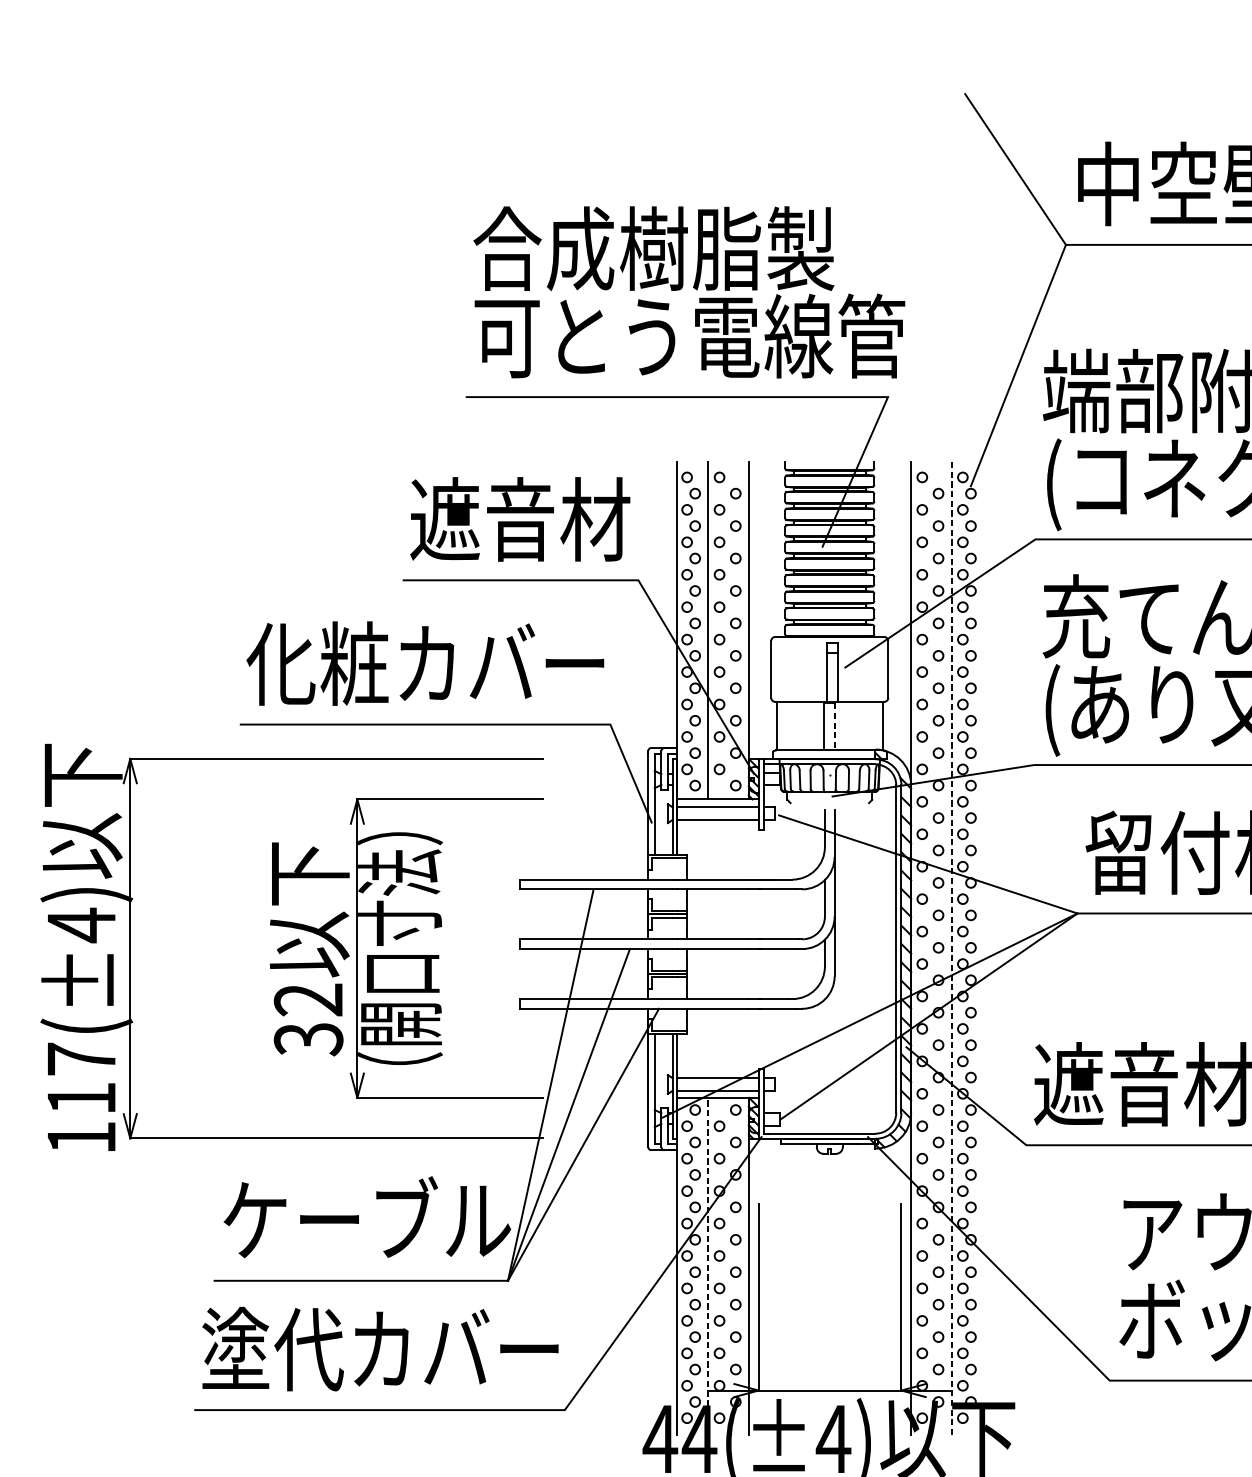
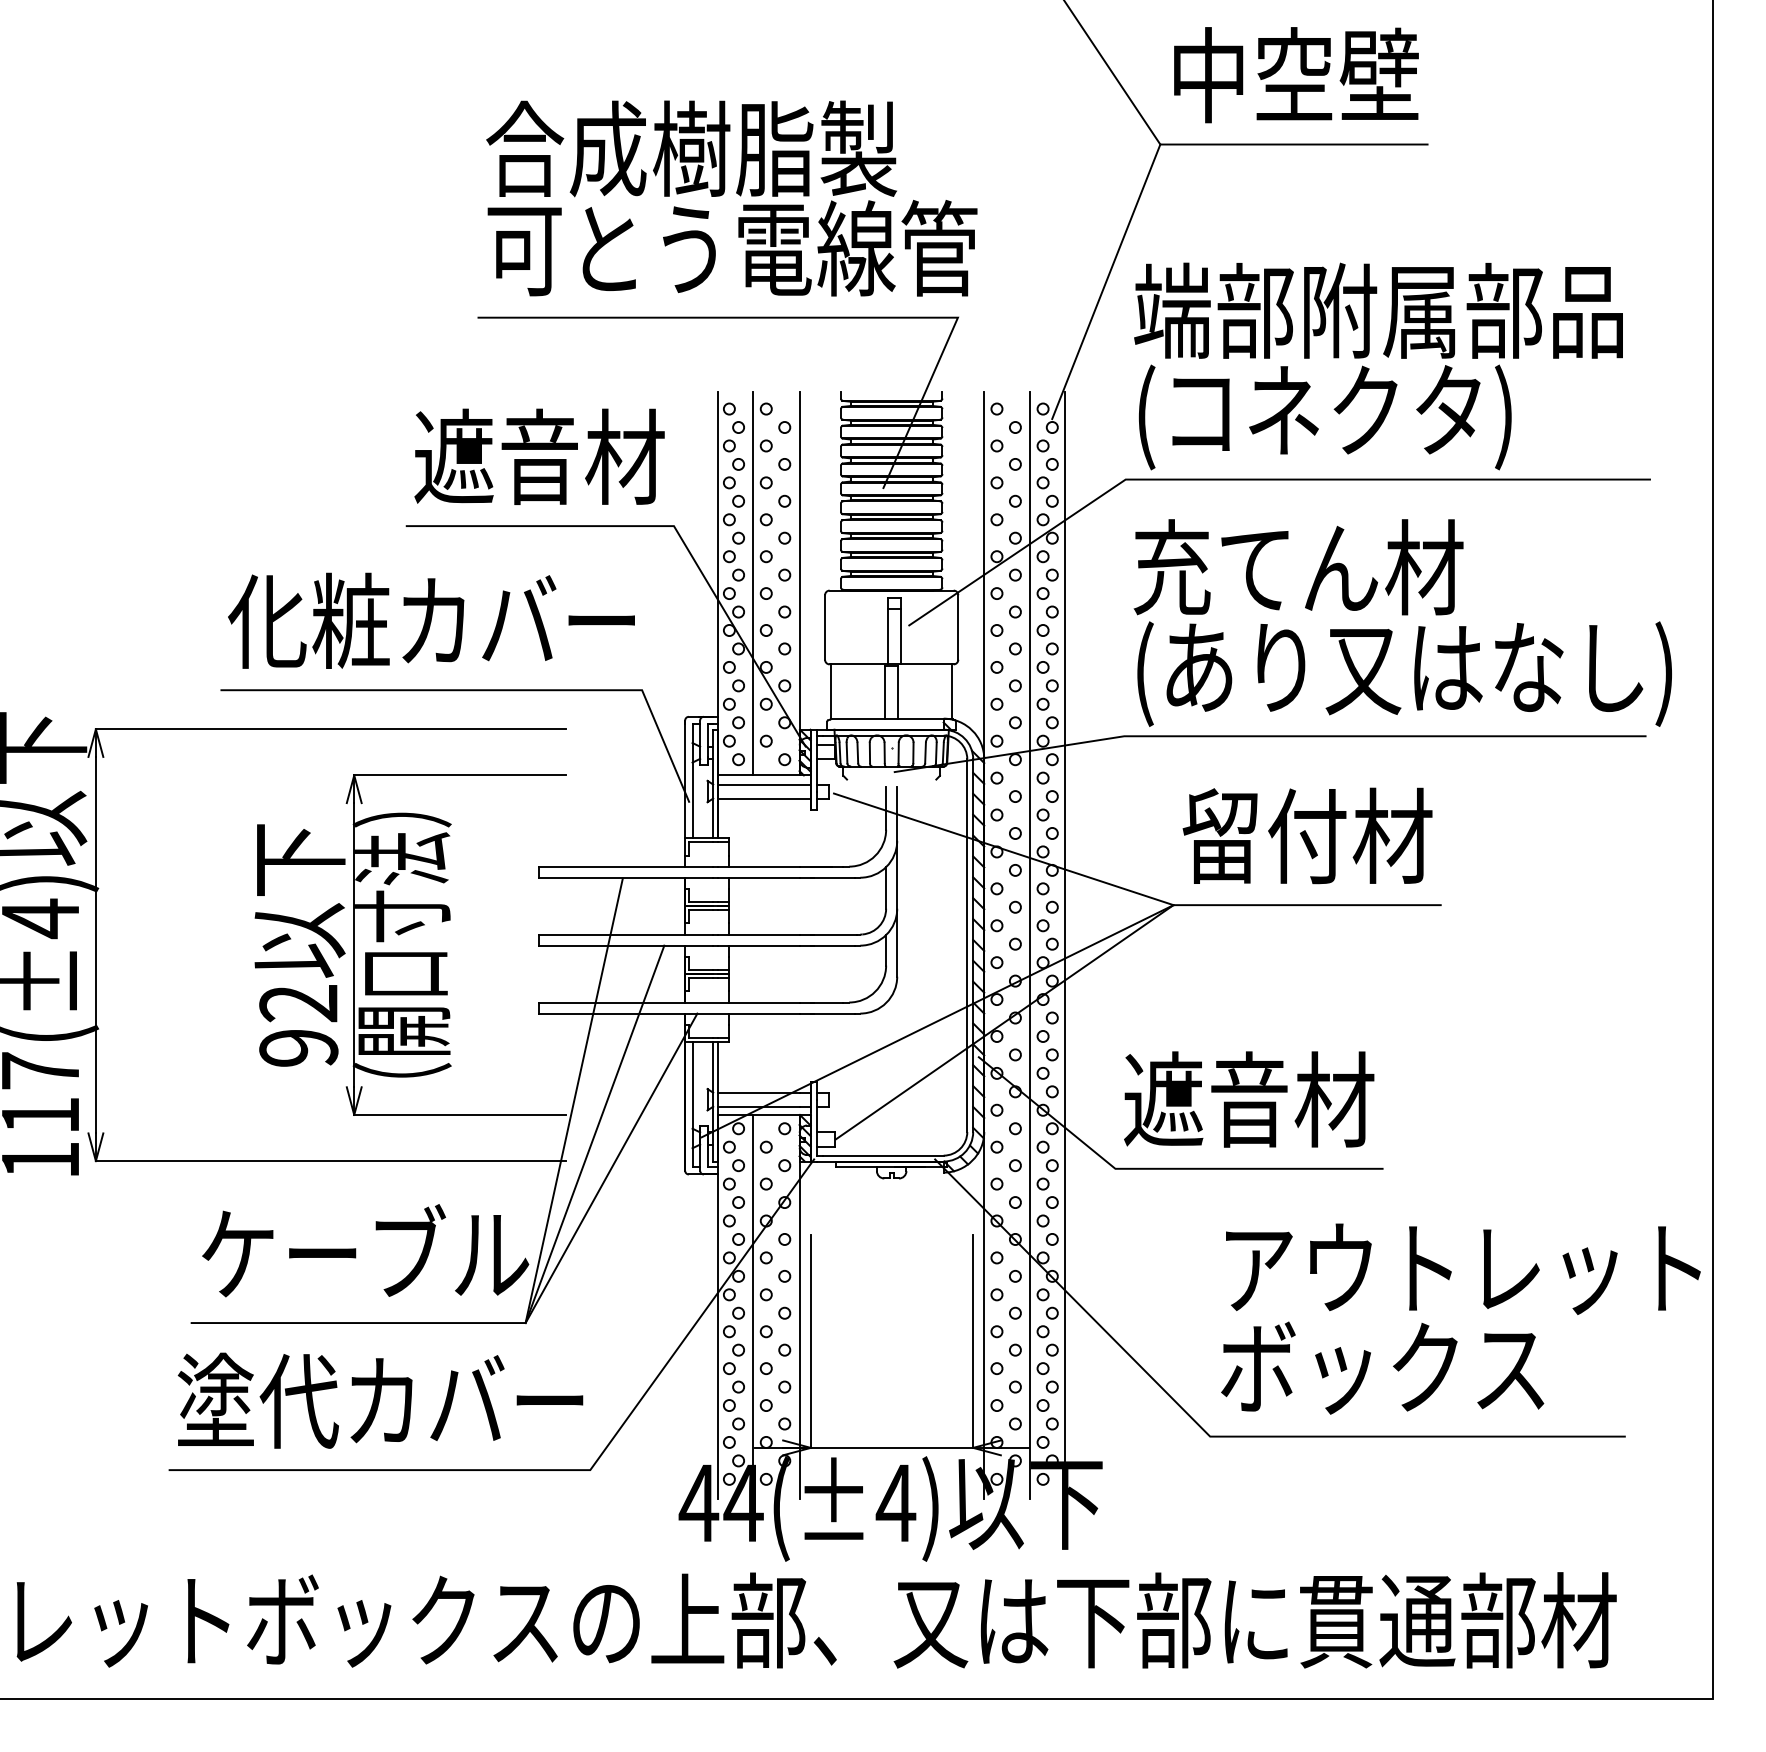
line: (834, 726) -> (897, 692), dashed -> solid
line: (951, 948) -> (1030, 945), dashed -> solid
line: (982, 948) -> (1065, 944), added
text: (308, 1039) -> (298, 1048), 32 -> 92
line: (708, 1266) -> (753, 1306), dashed -> solid

